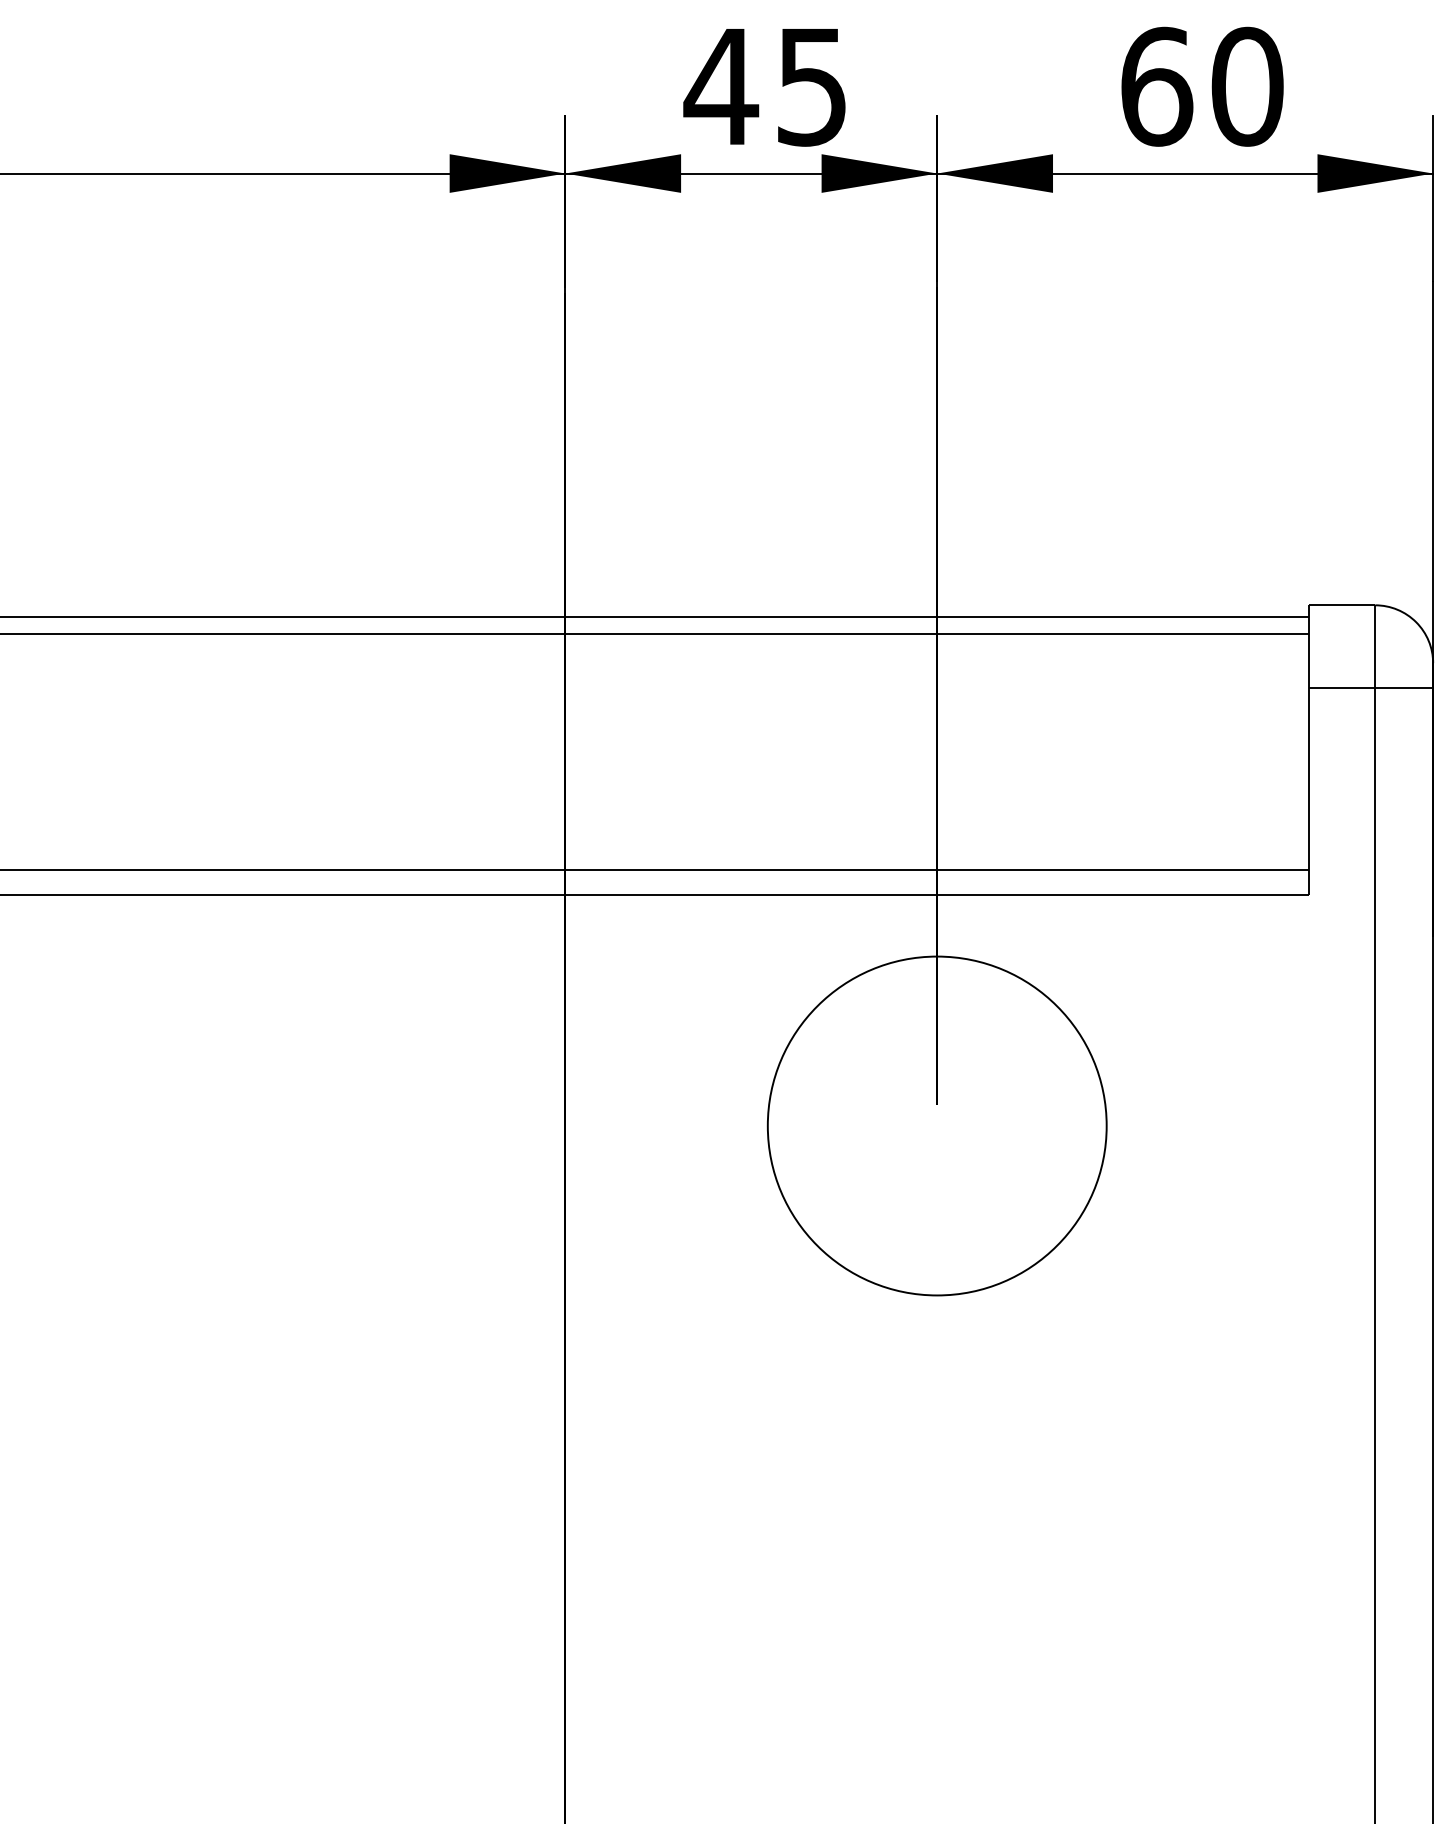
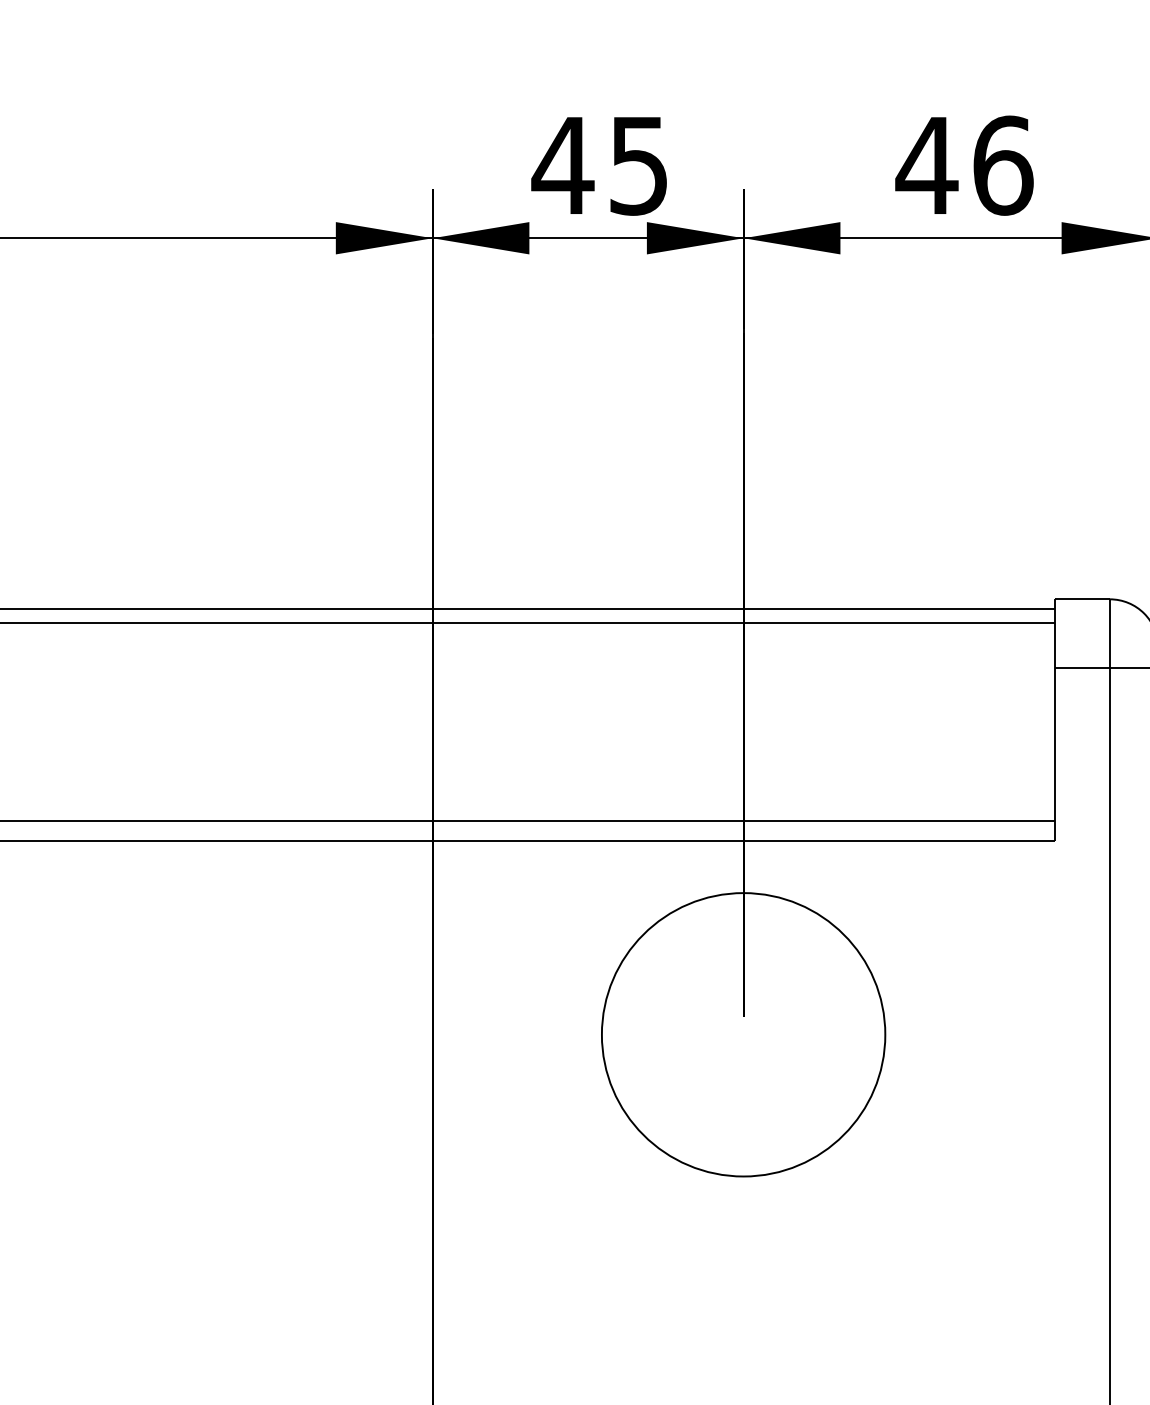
text: (1201, 86) -> (964, 165), 60 -> 46

